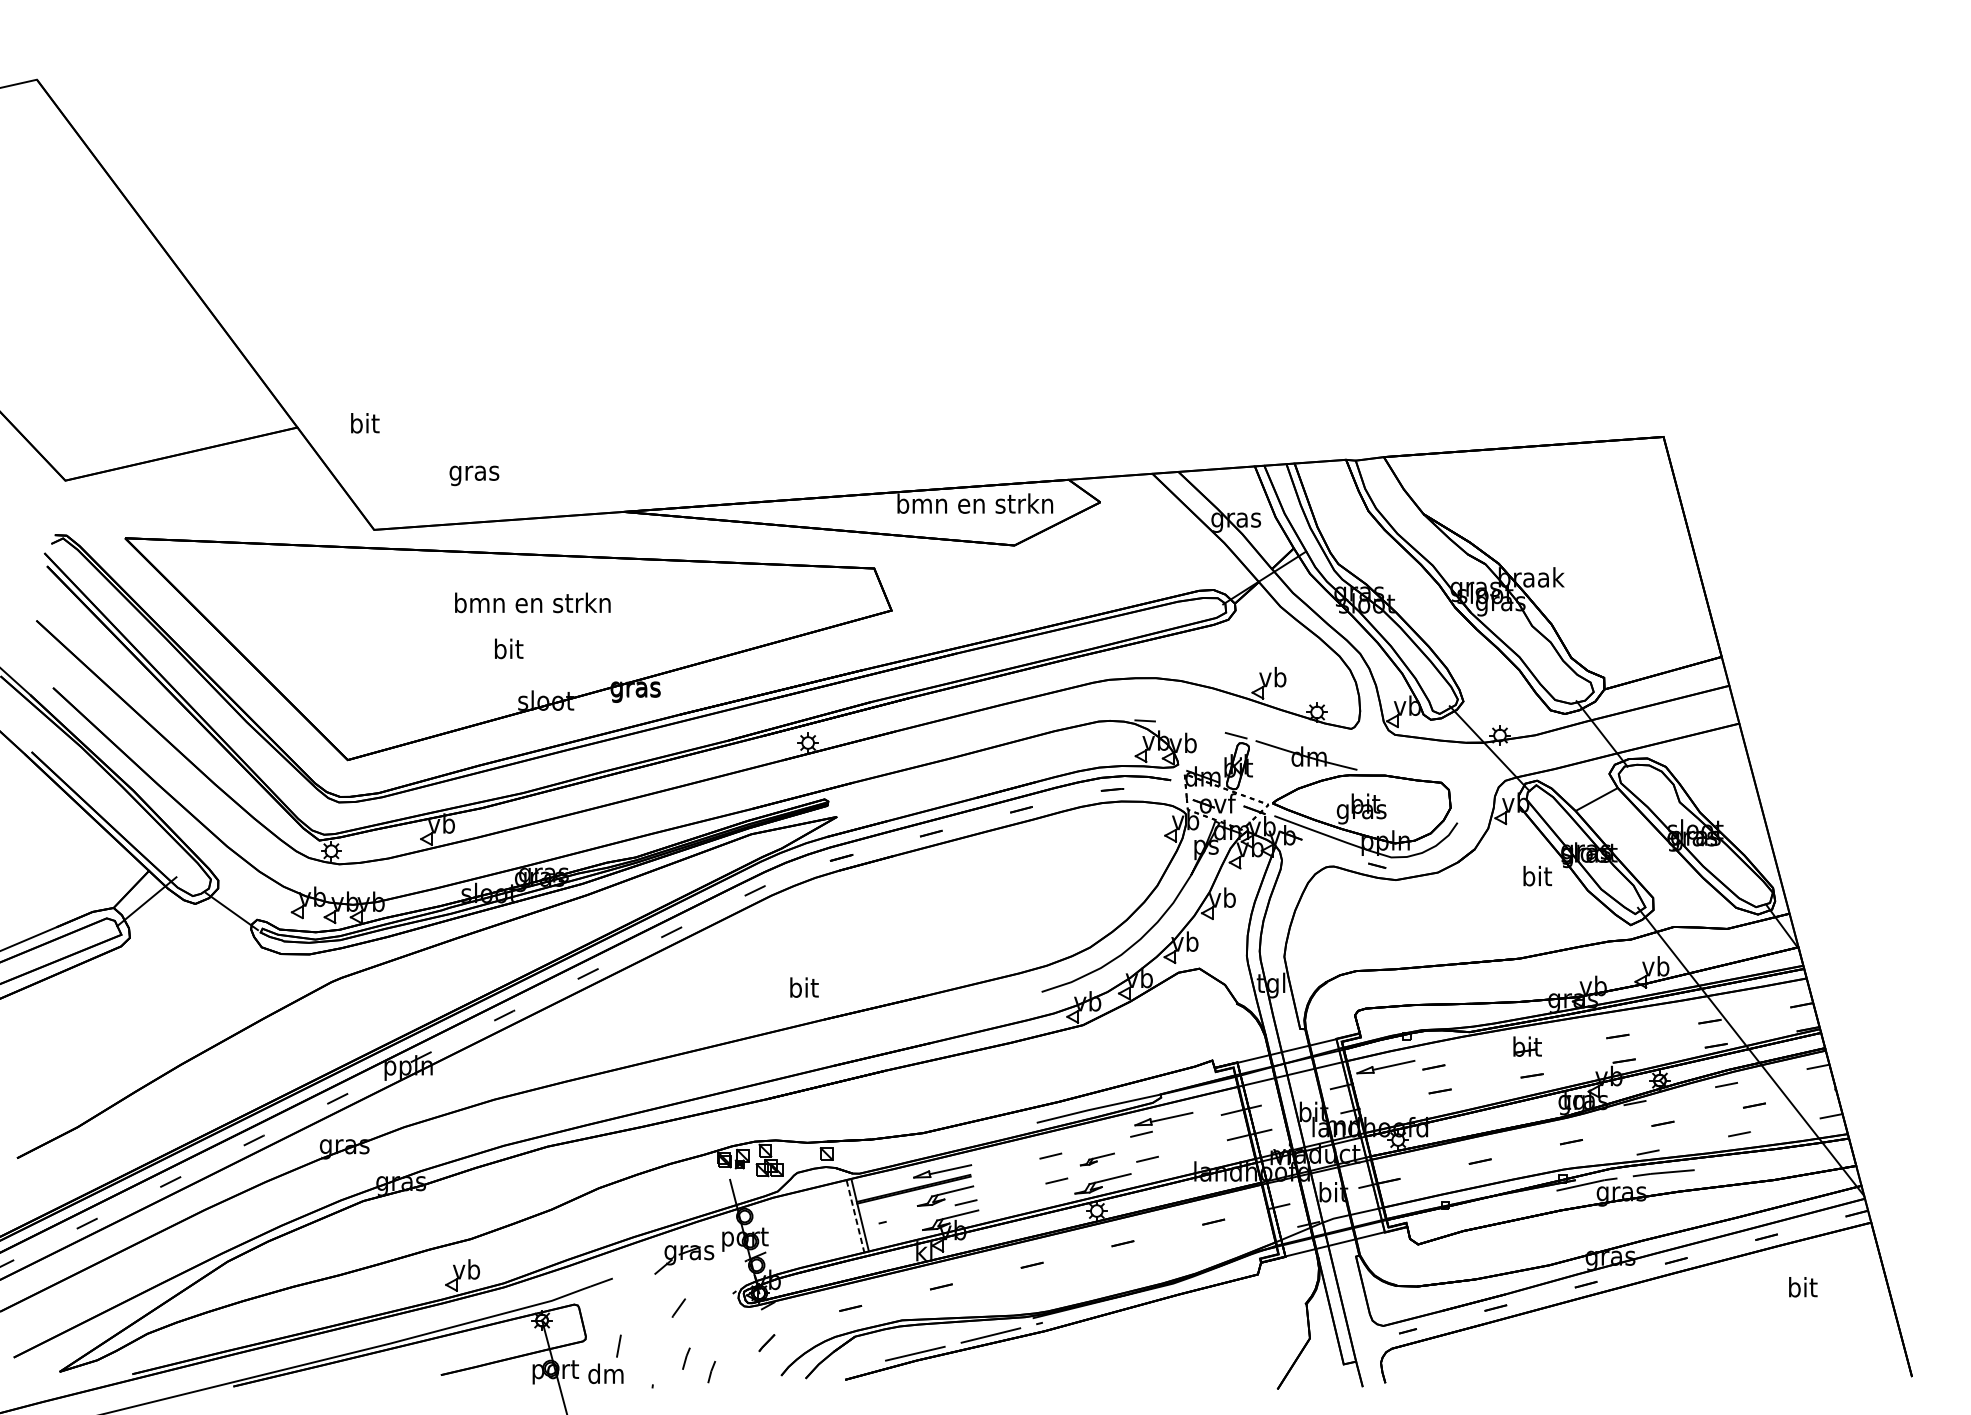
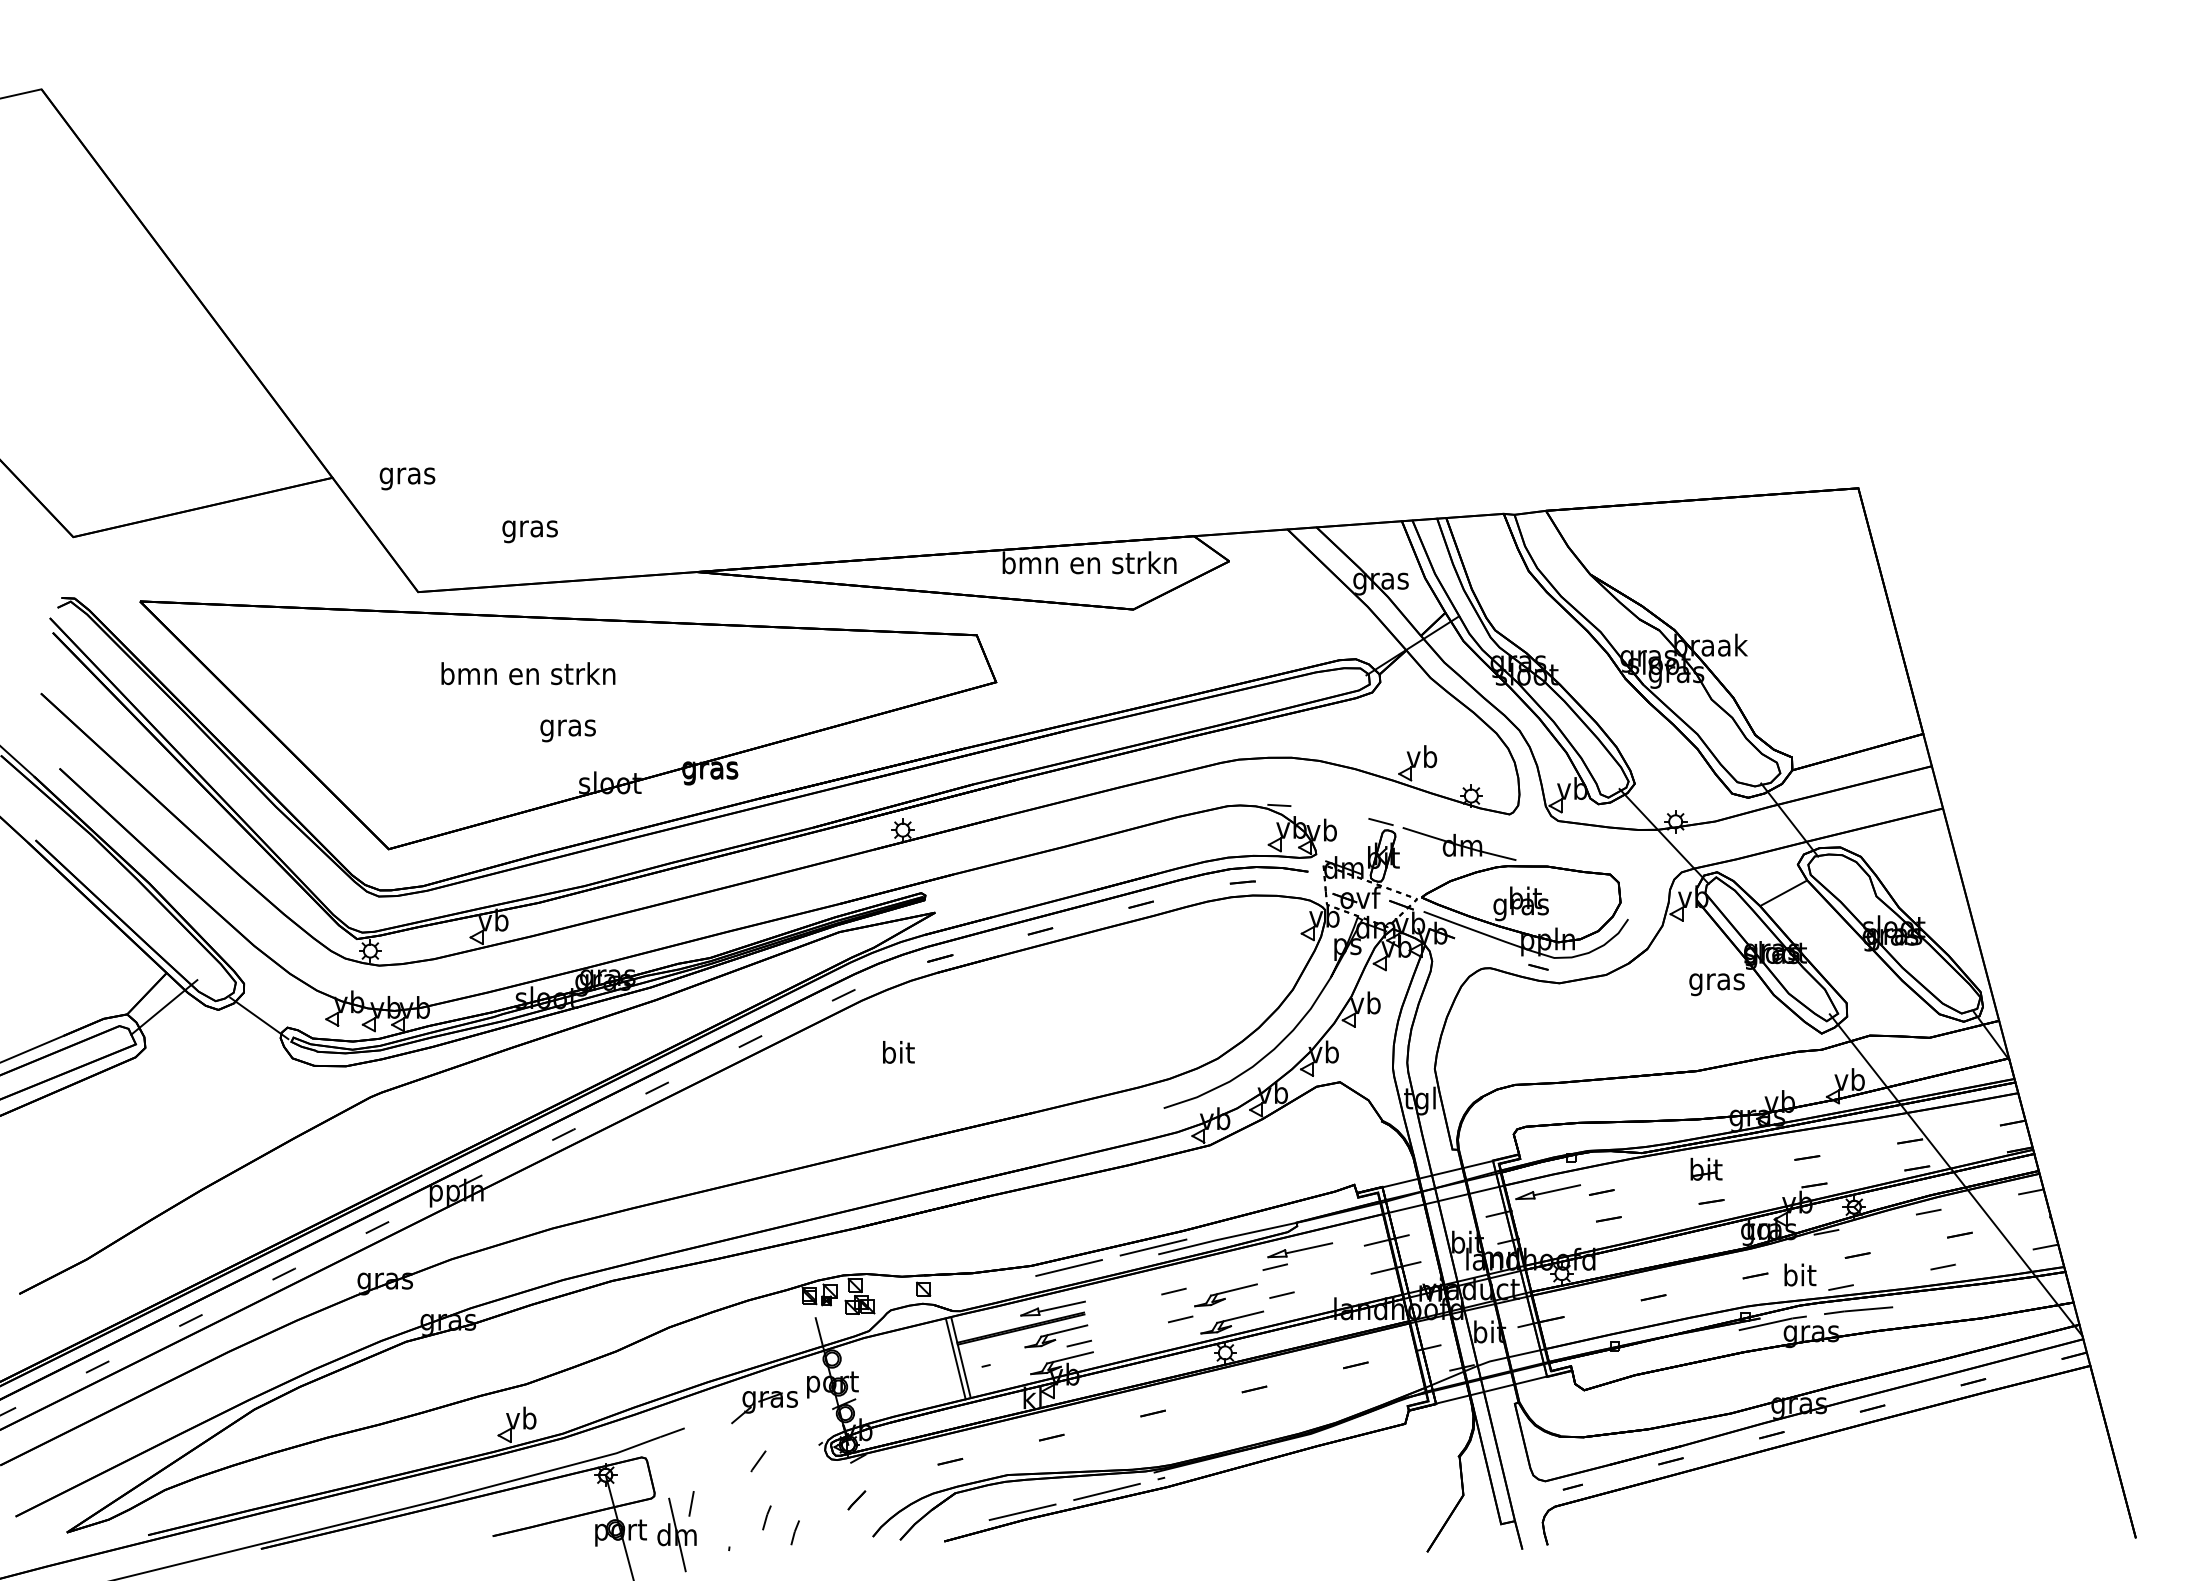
text: (364, 425) -> (407, 475), bit -> gras
text: (532, 602) -> (528, 673), moved
text: (507, 651) -> (567, 727), bit -> gras
text: (1536, 878) -> (1716, 981), bit -> gras
text: (804, 987) -> (898, 1052), moved
line: (994, 1125) -> (1111, 1257), added
part: (1096, 1159) -> (1225, 1295), size x1.67
line: (855, 1216) -> (955, 1359), dashed -> solid
text: (1803, 1286) -> (1800, 1274), moved
line: (606, 1373) -> (677, 1534), added

